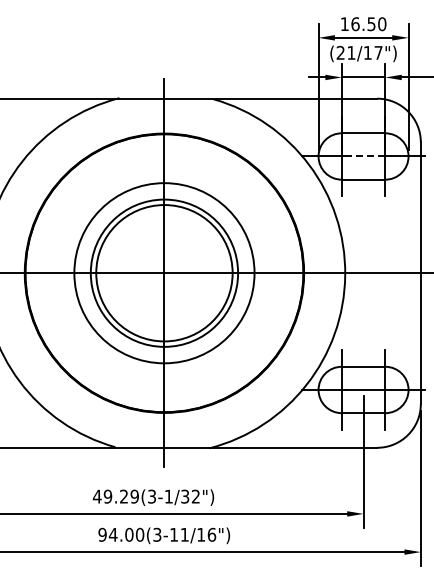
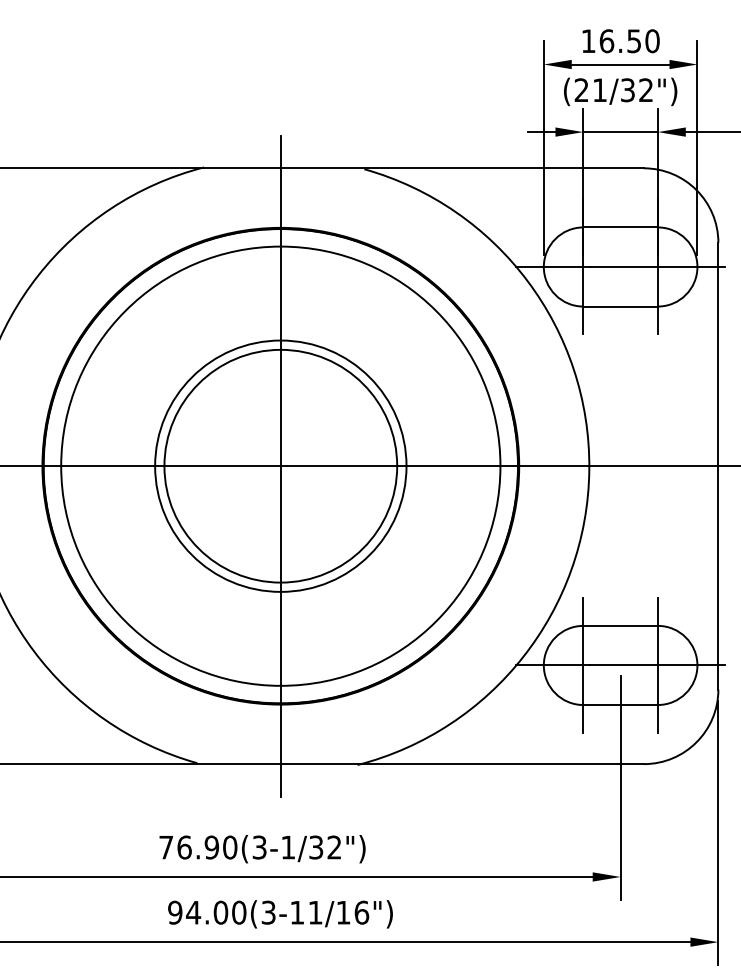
text: (372, 52) -> (635, 89), (21/17") -> (21/32")
line: (365, 156) -> (623, 266), dashed -> solid
circle: (164, 272) -> (280, 464), size x1.43
text: (115, 496) -> (197, 847), 49.29(3-1/32") -> 76.90(3-1/32")

